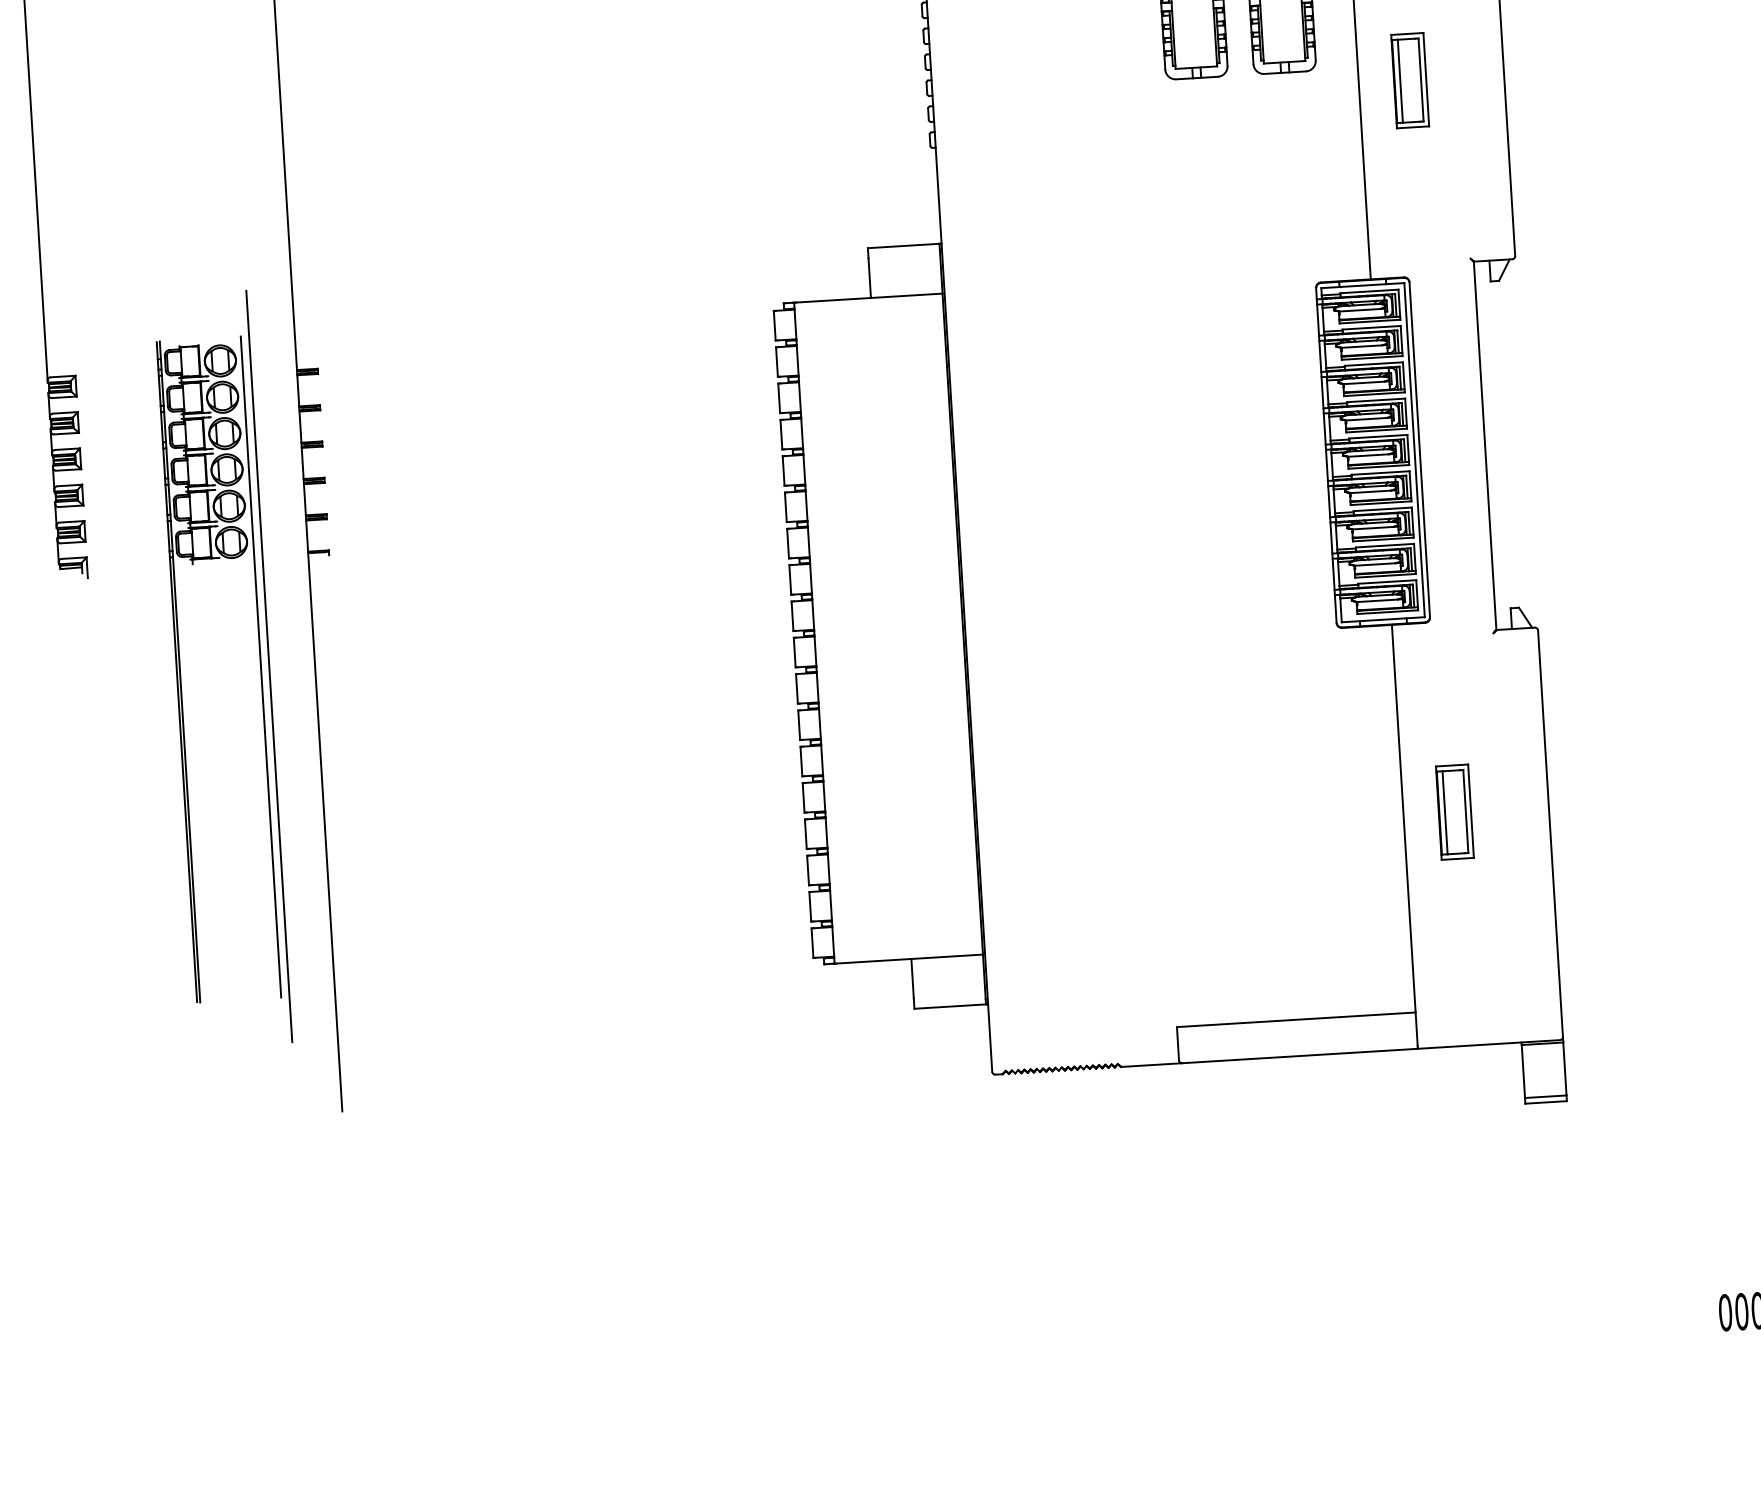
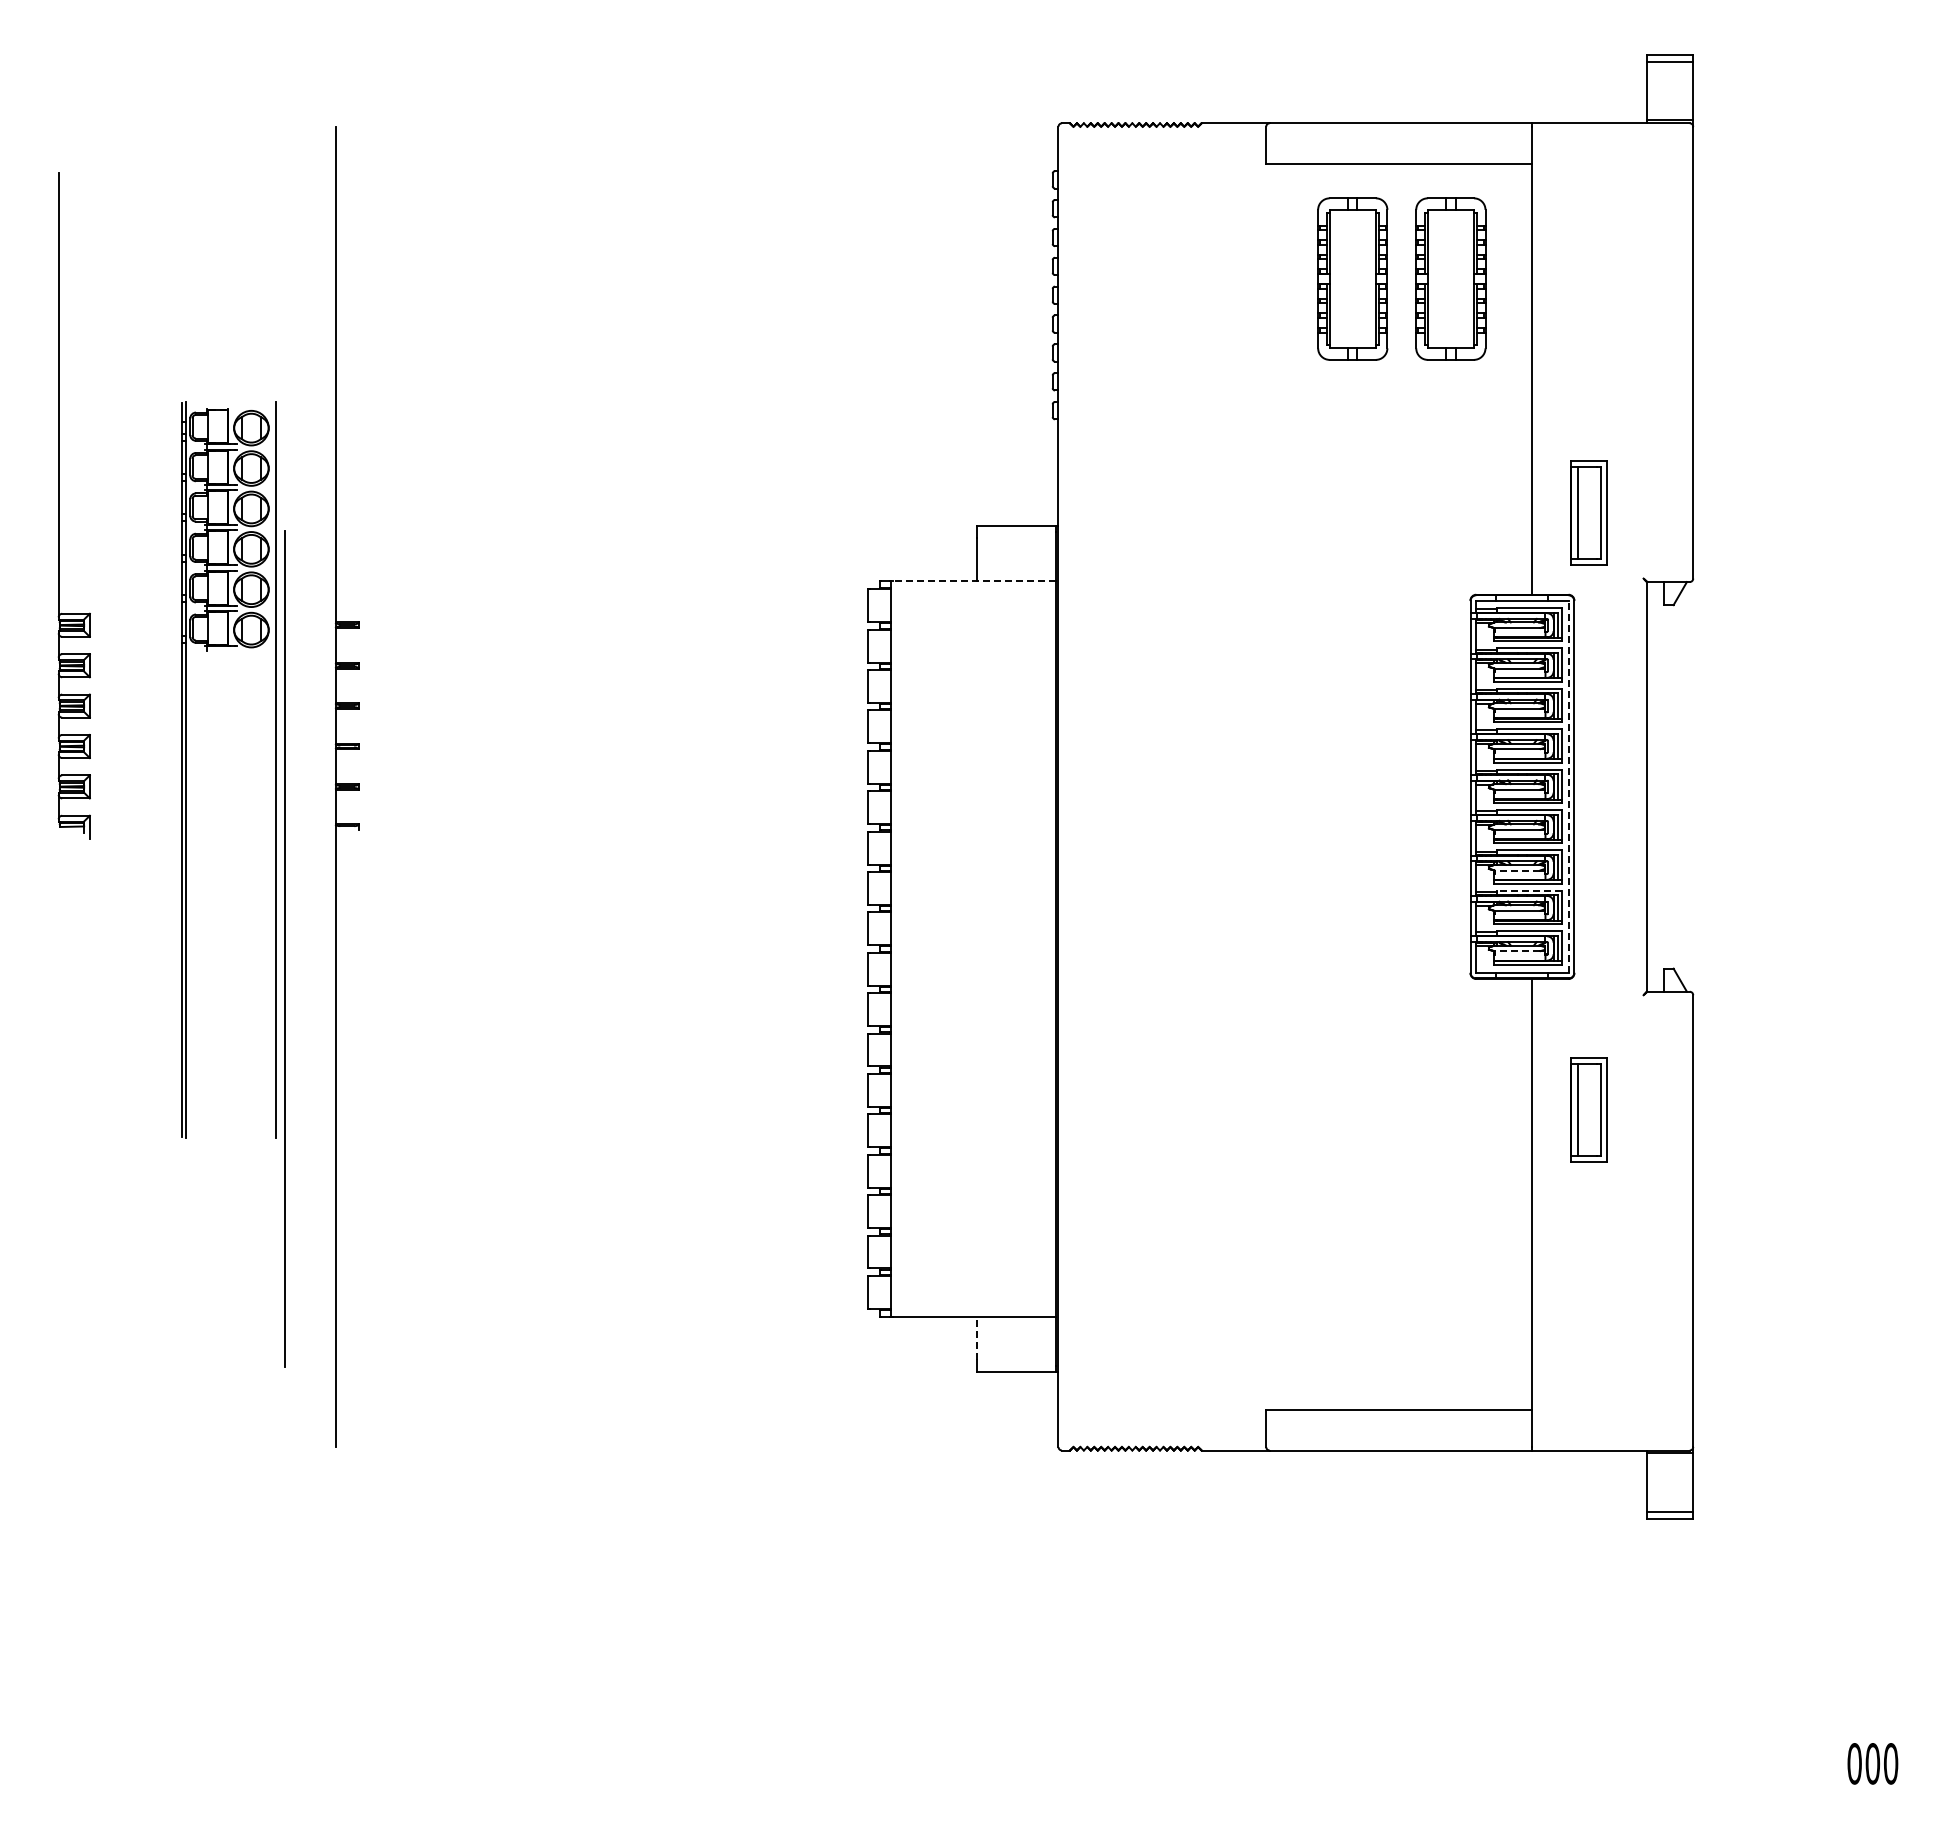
part: (1409, 80) -> (1588, 512), moved
line: (869, 298) -> (974, 581), solid -> dashed
line: (1414, 449) -> (1568, 786), solid -> dashed
line: (1373, 528) -> (1517, 870), solid -> dashed
line: (1384, 545) -> (1528, 890), solid -> dashed
line: (1377, 600) -> (1517, 951), solid -> dashed
part: (180, 671) -> (186, 769), moved
part: (1454, 811) -> (1588, 1109), moved
line: (912, 978) -> (976, 1338), solid -> dashed

